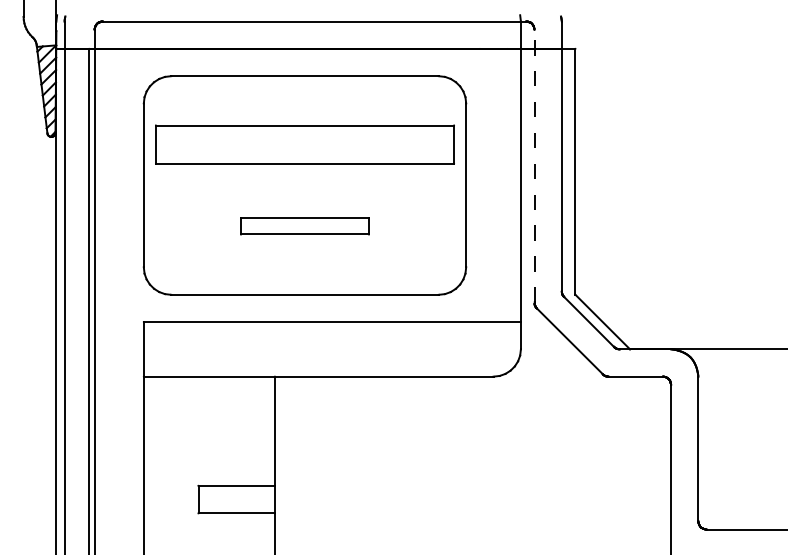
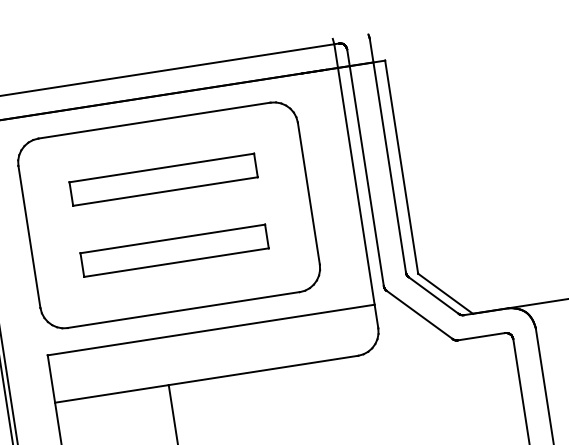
part: (304, 143) -> (163, 179), size x0.71
line: (534, 165) -> (365, 167), dashed -> solid
part: (304, 225) -> (174, 250), size x1.67

